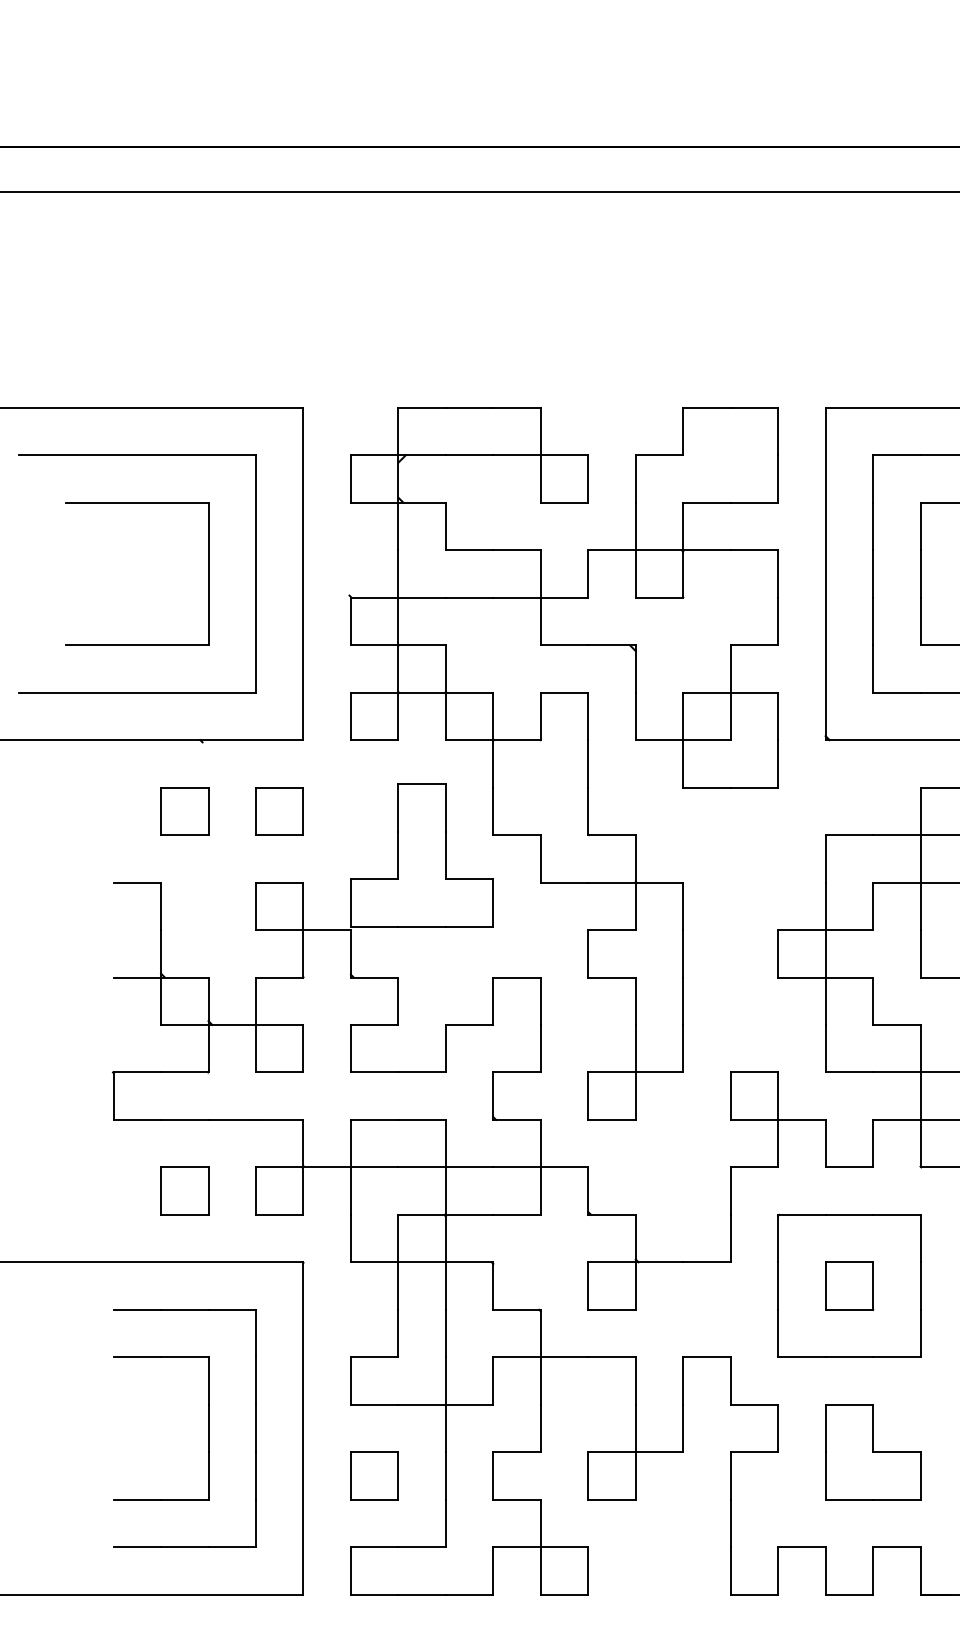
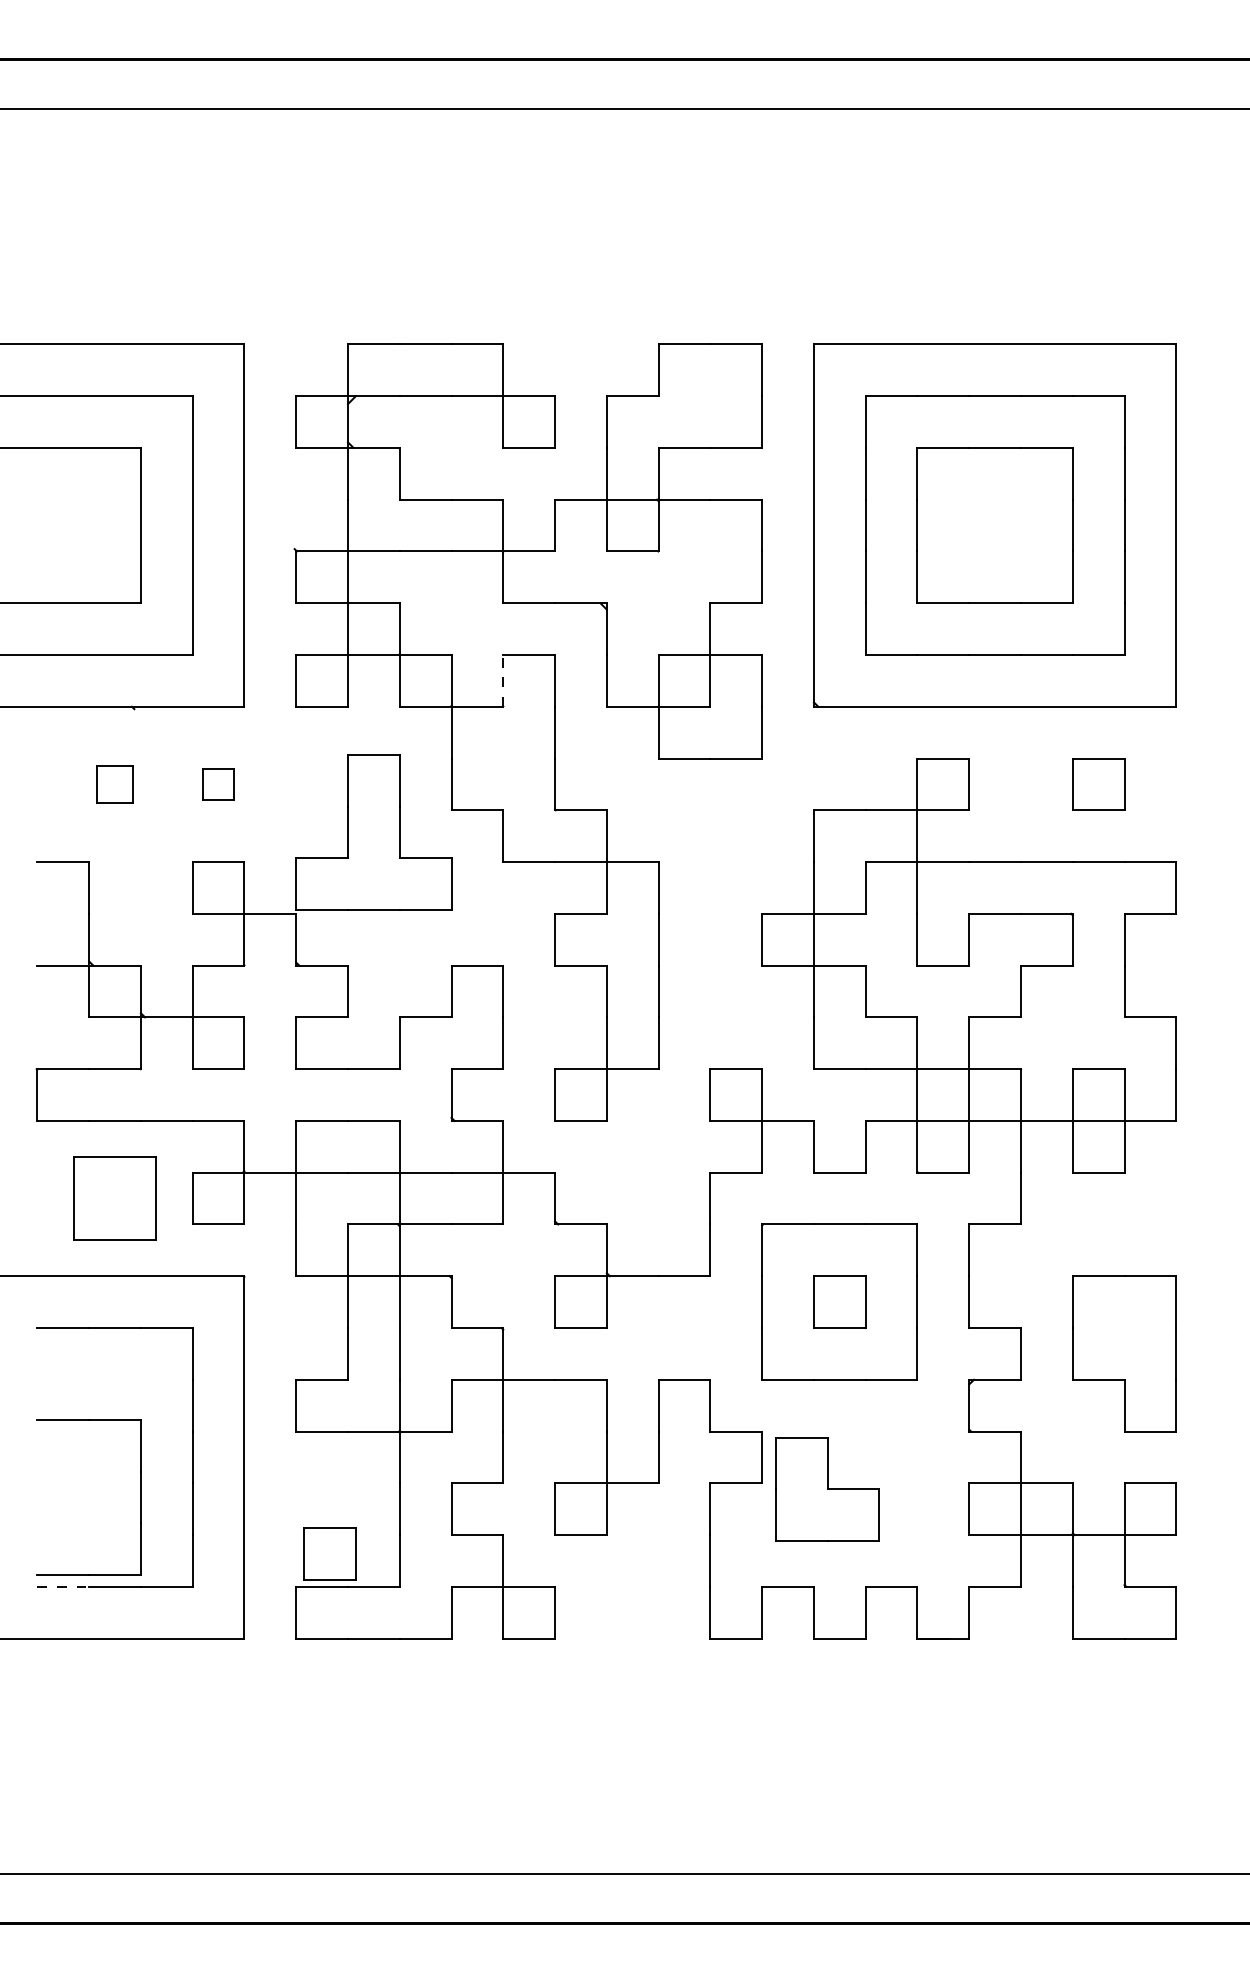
line: (541, 716) -> (503, 680), solid -> dashed
part: (184, 811) -> (114, 784), size x0.7
part: (279, 811) -> (218, 784), size x0.6
part: (184, 1191) -> (114, 1198), size x1.6
part: (208, 1428) -> (140, 1497), moved
part: (872, 1452) -> (827, 1489), moved
part: (374, 1475) -> (329, 1553), moved
line: (137, 1546) -> (63, 1586), solid -> dashed

